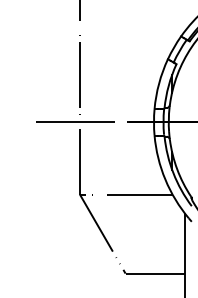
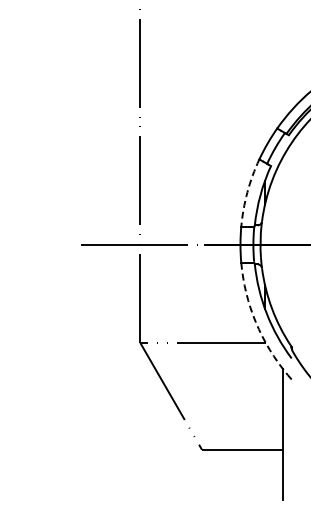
arc: (159, 83) -> (247, 192), solid -> dashed
arc: (165, 179) -> (255, 322), solid -> dashed

